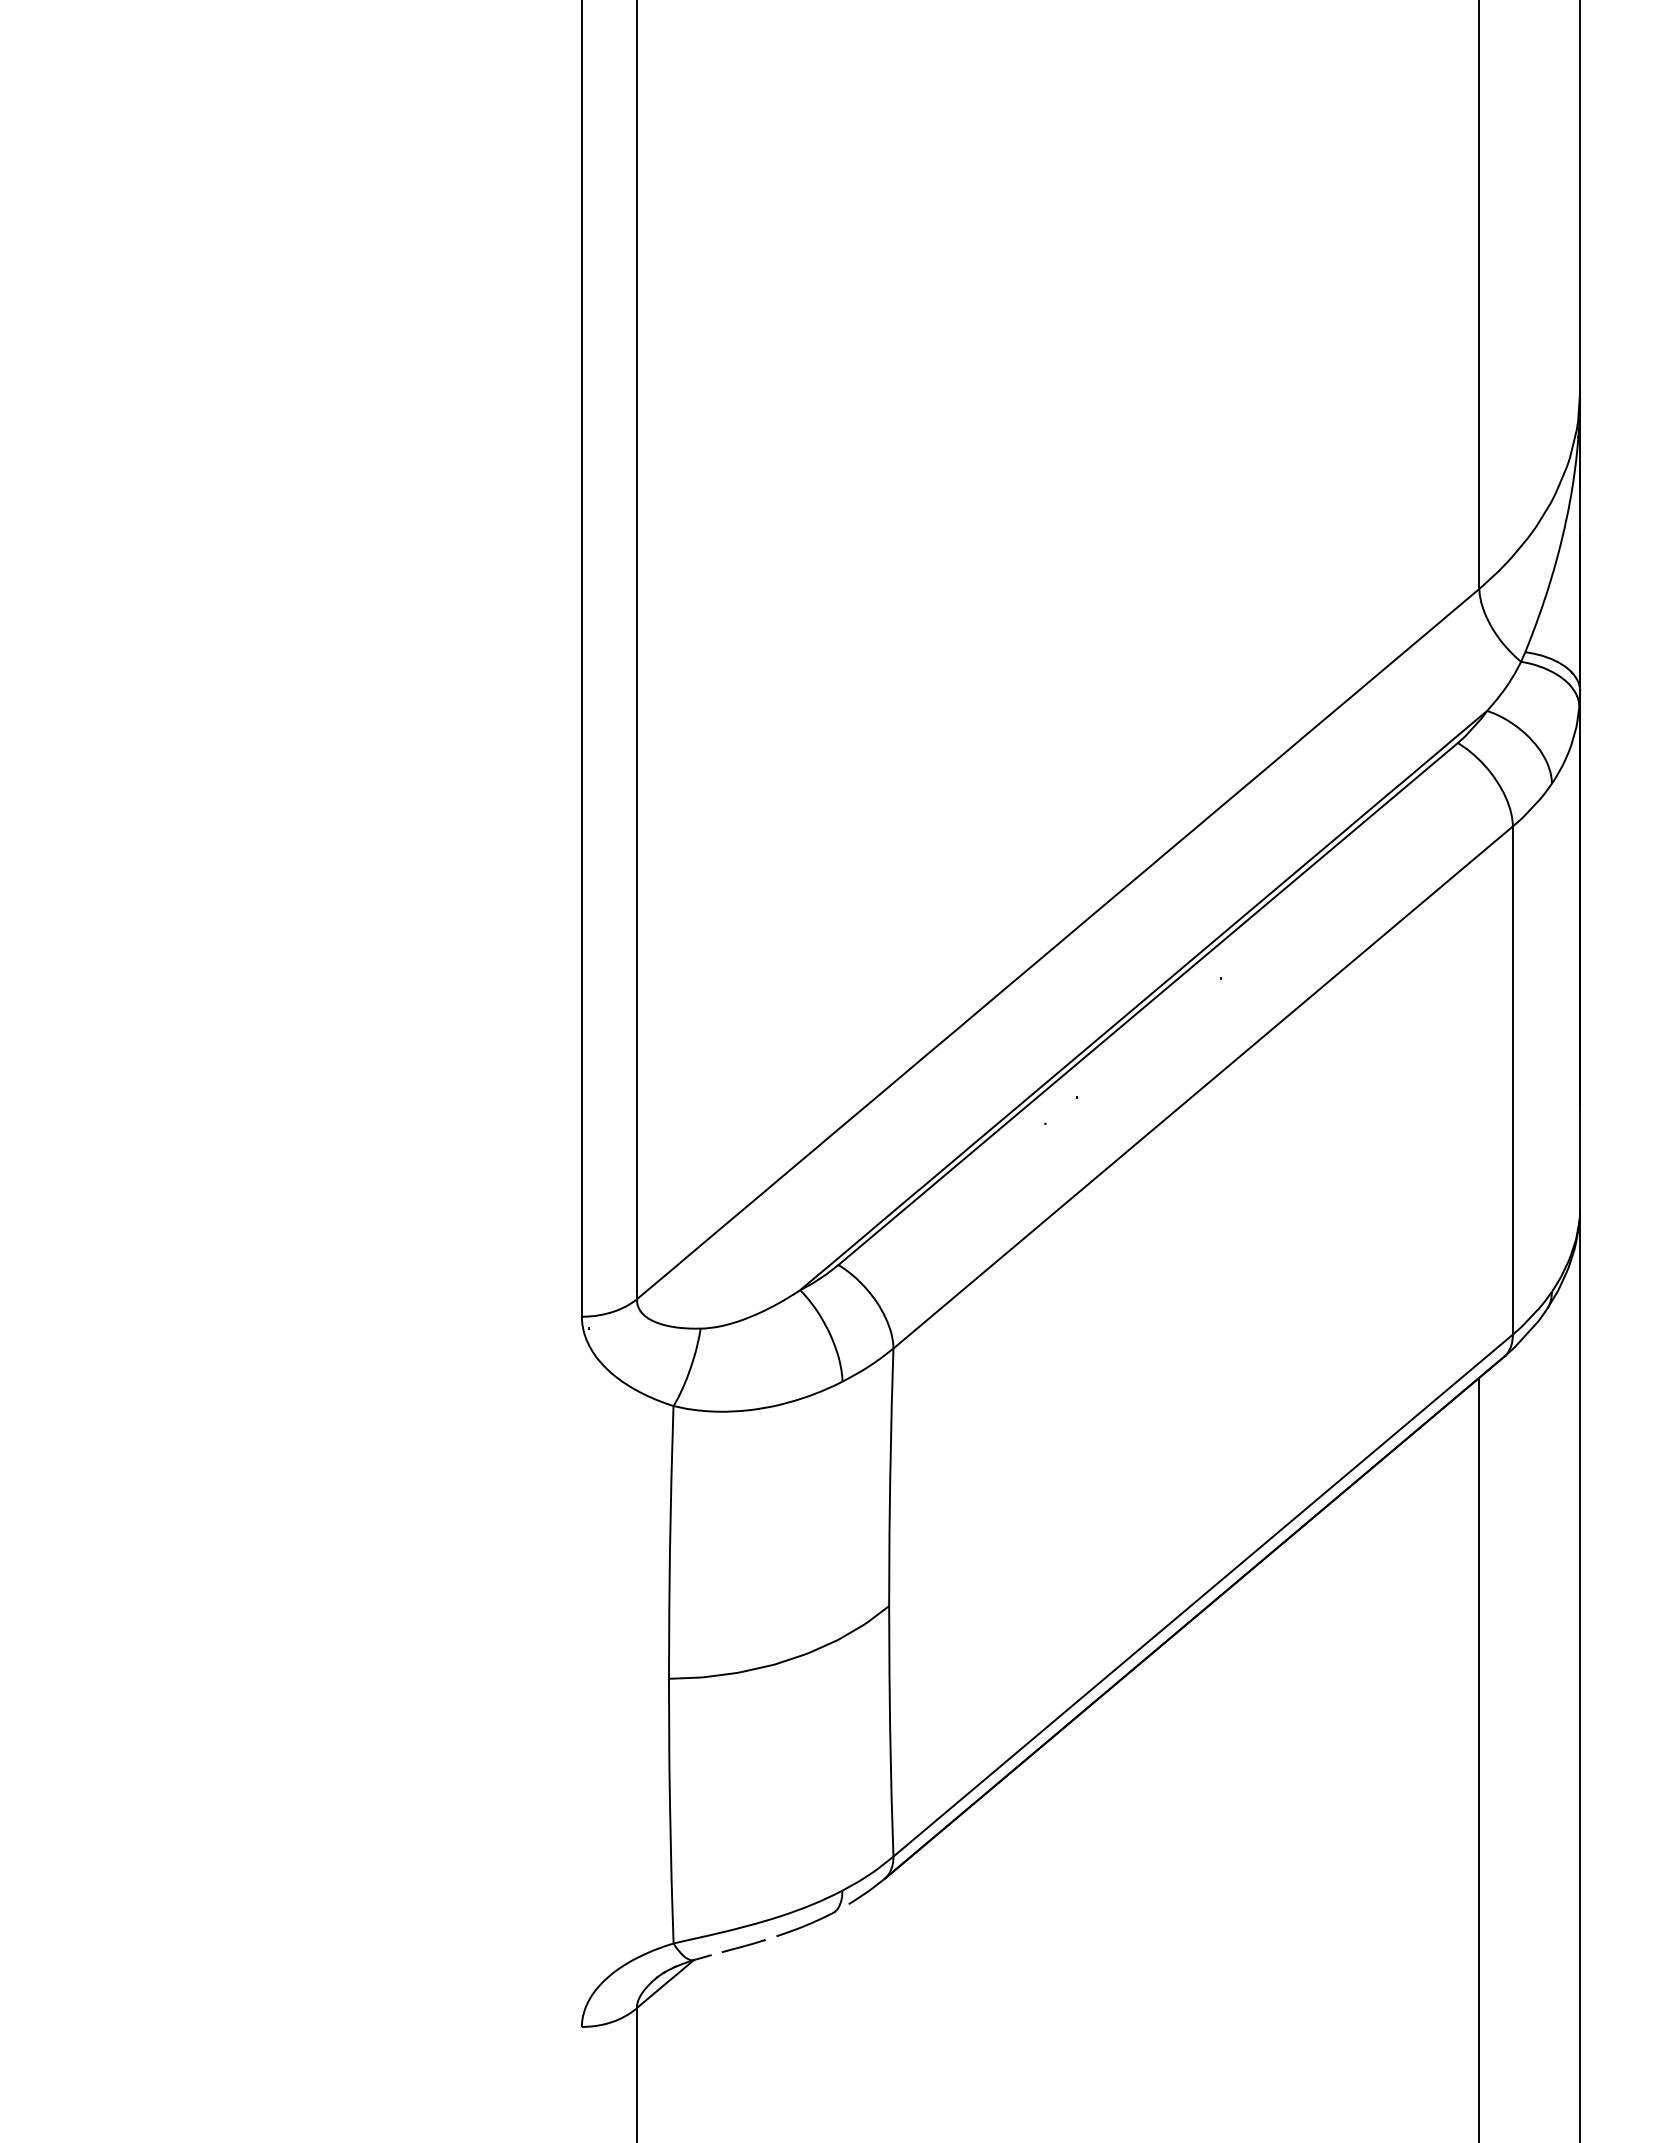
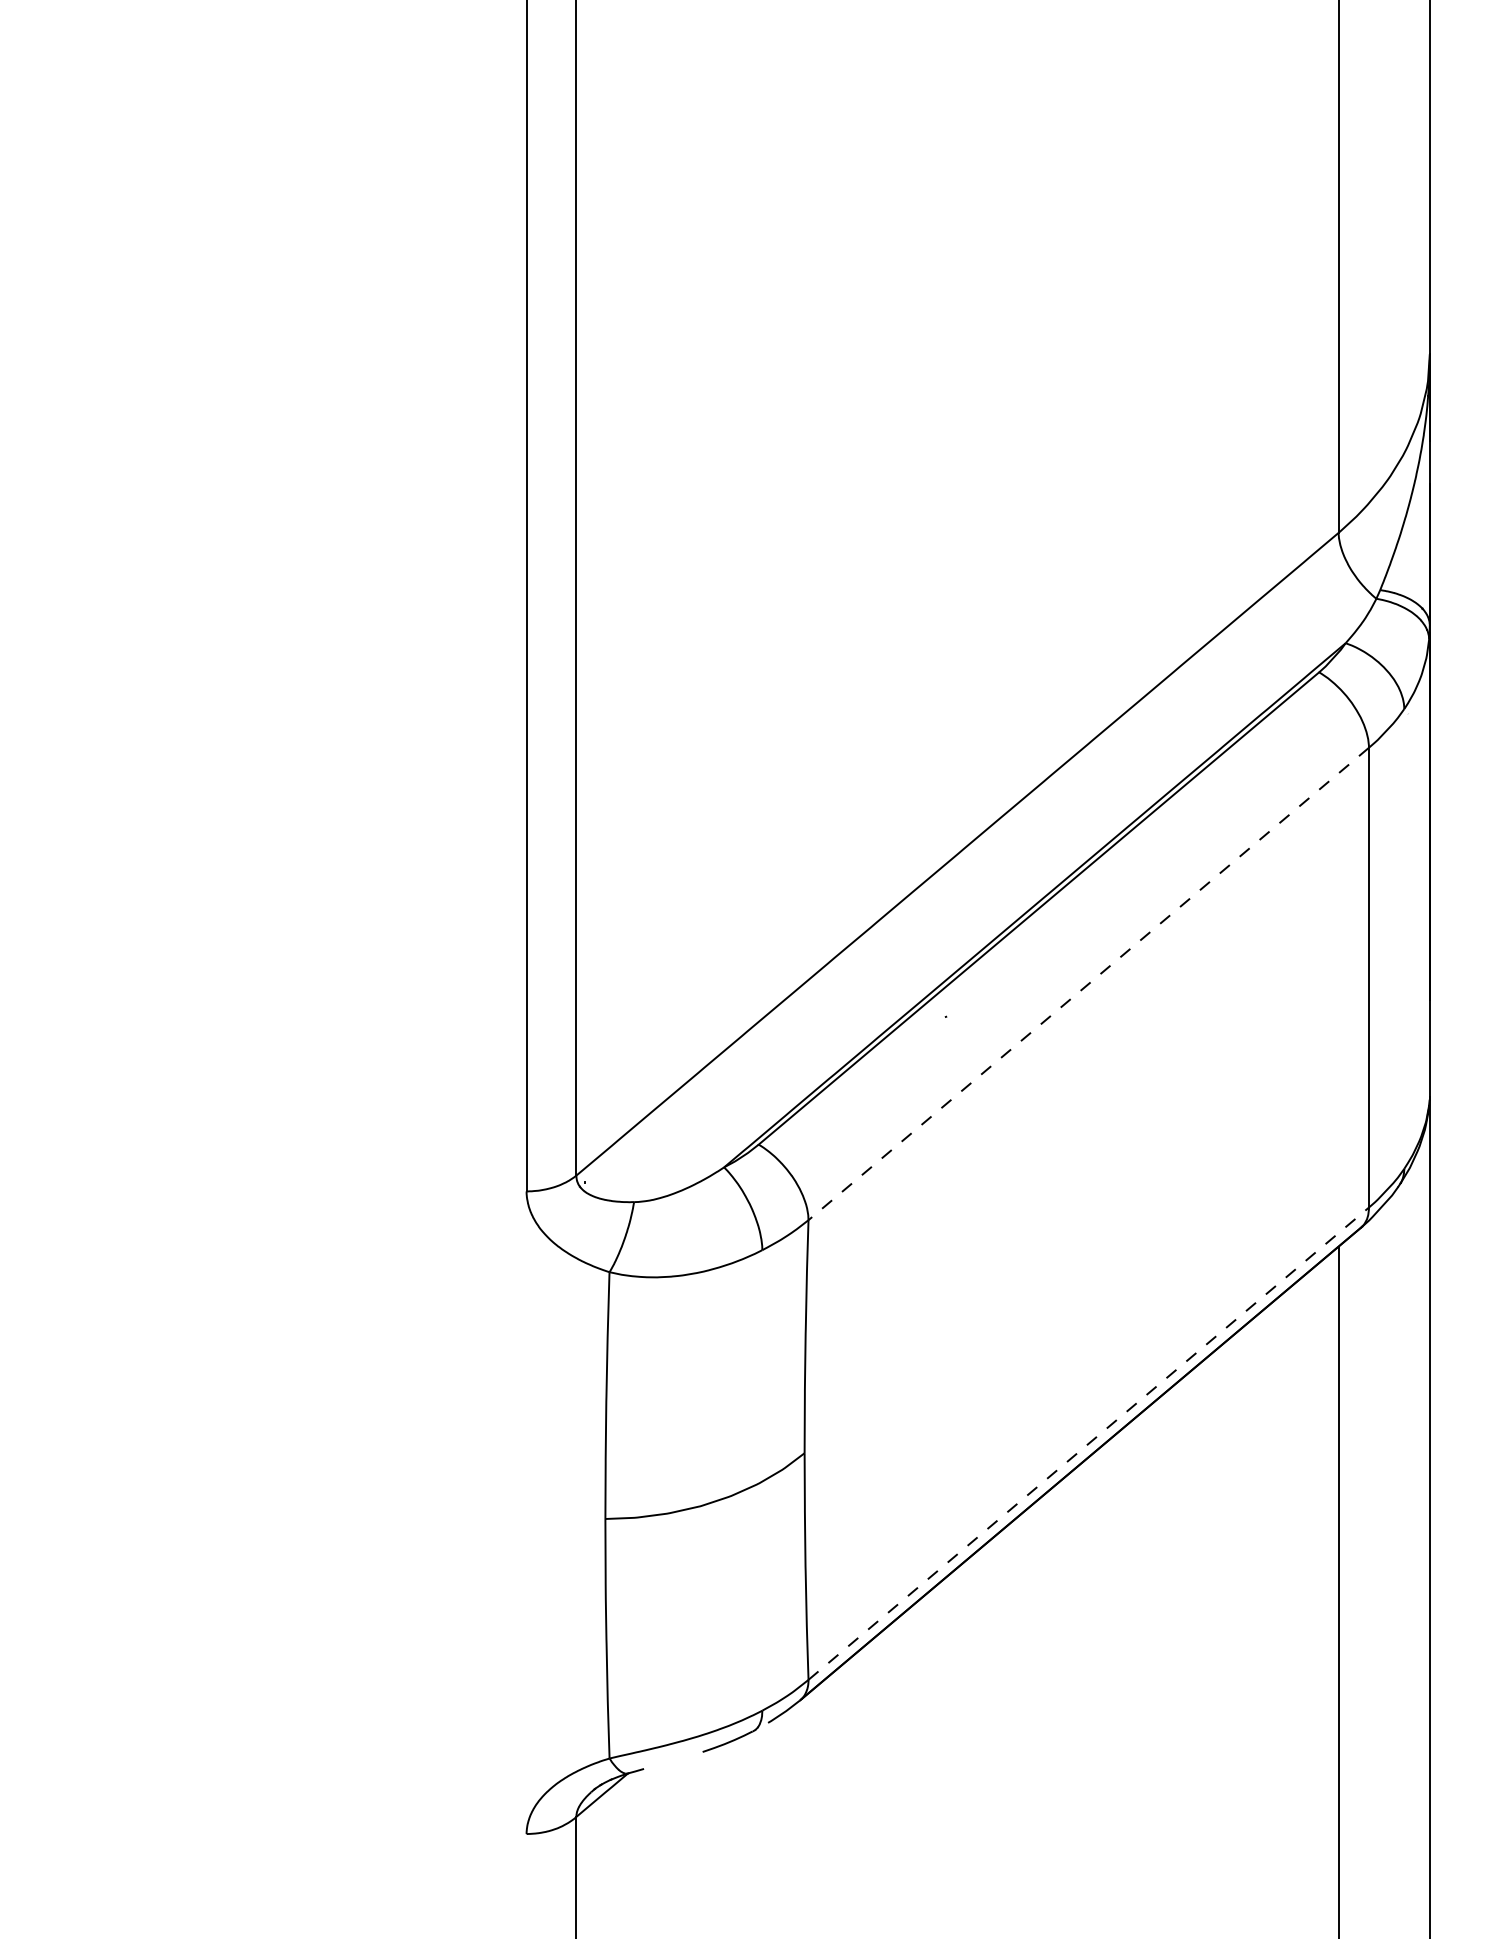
line: (1202, 1087) -> (1088, 983), solid -> dashed
line: (1203, 1595) -> (1089, 1443), solid -> dashed
line: (743, 1945) -> (672, 1760), removed

